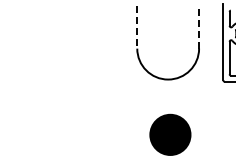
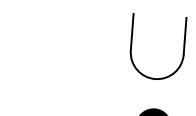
line: (199, 26) -> (185, 35), dashed -> solid
line: (137, 27) -> (132, 32), dashed -> solid

